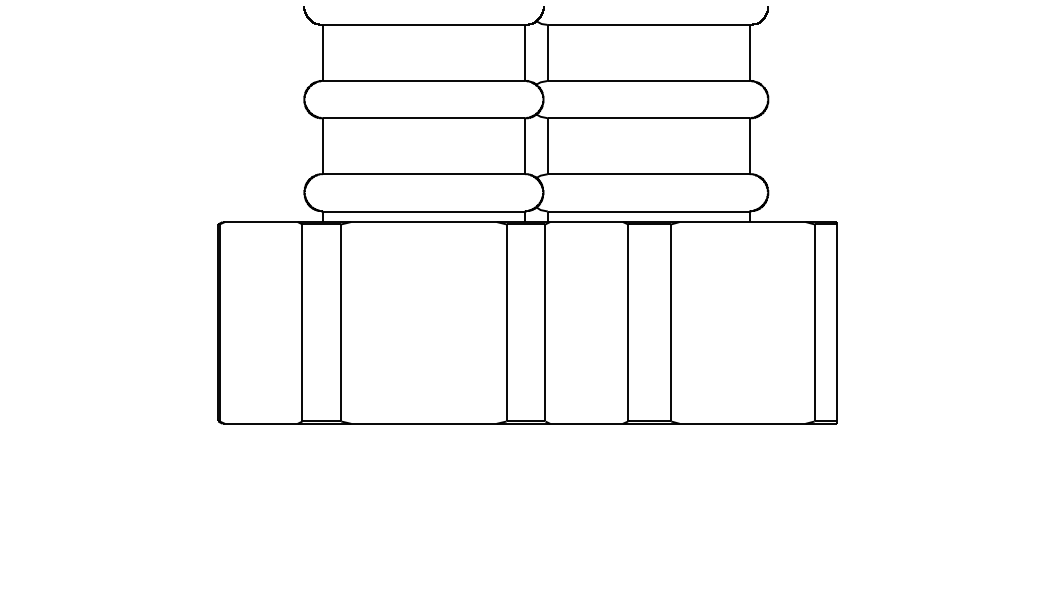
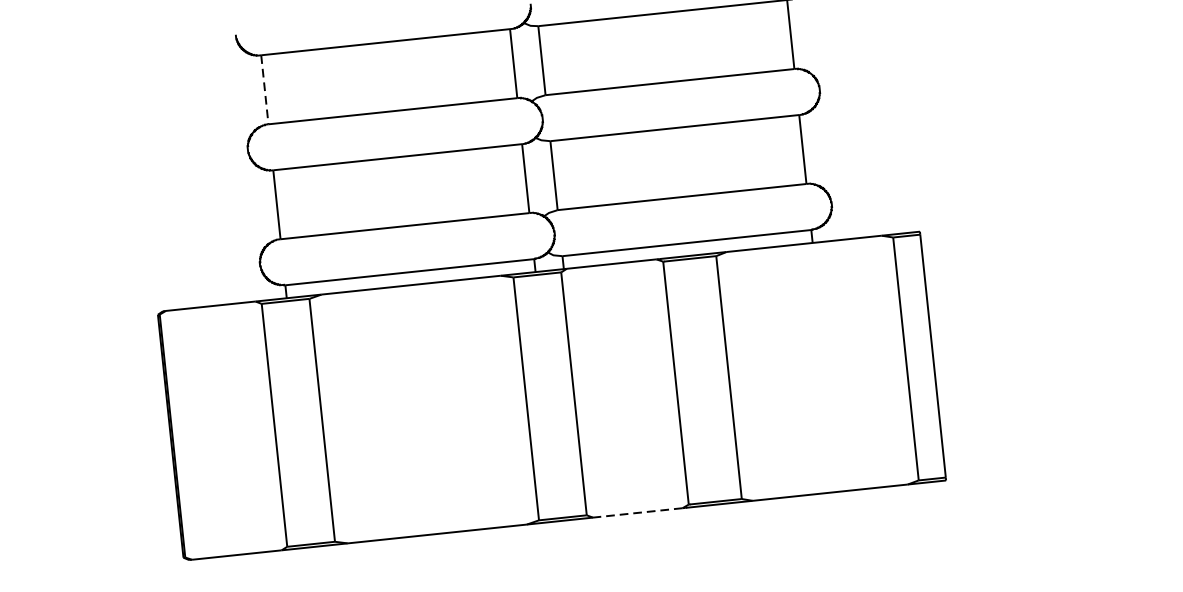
line: (323, 52) -> (265, 89), solid -> dashed
line: (586, 423) -> (637, 512), solid -> dashed

